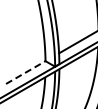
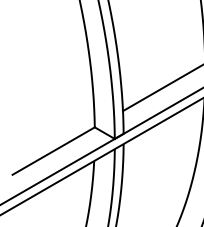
line: (25, 72) -> (53, 150), dashed -> solid

